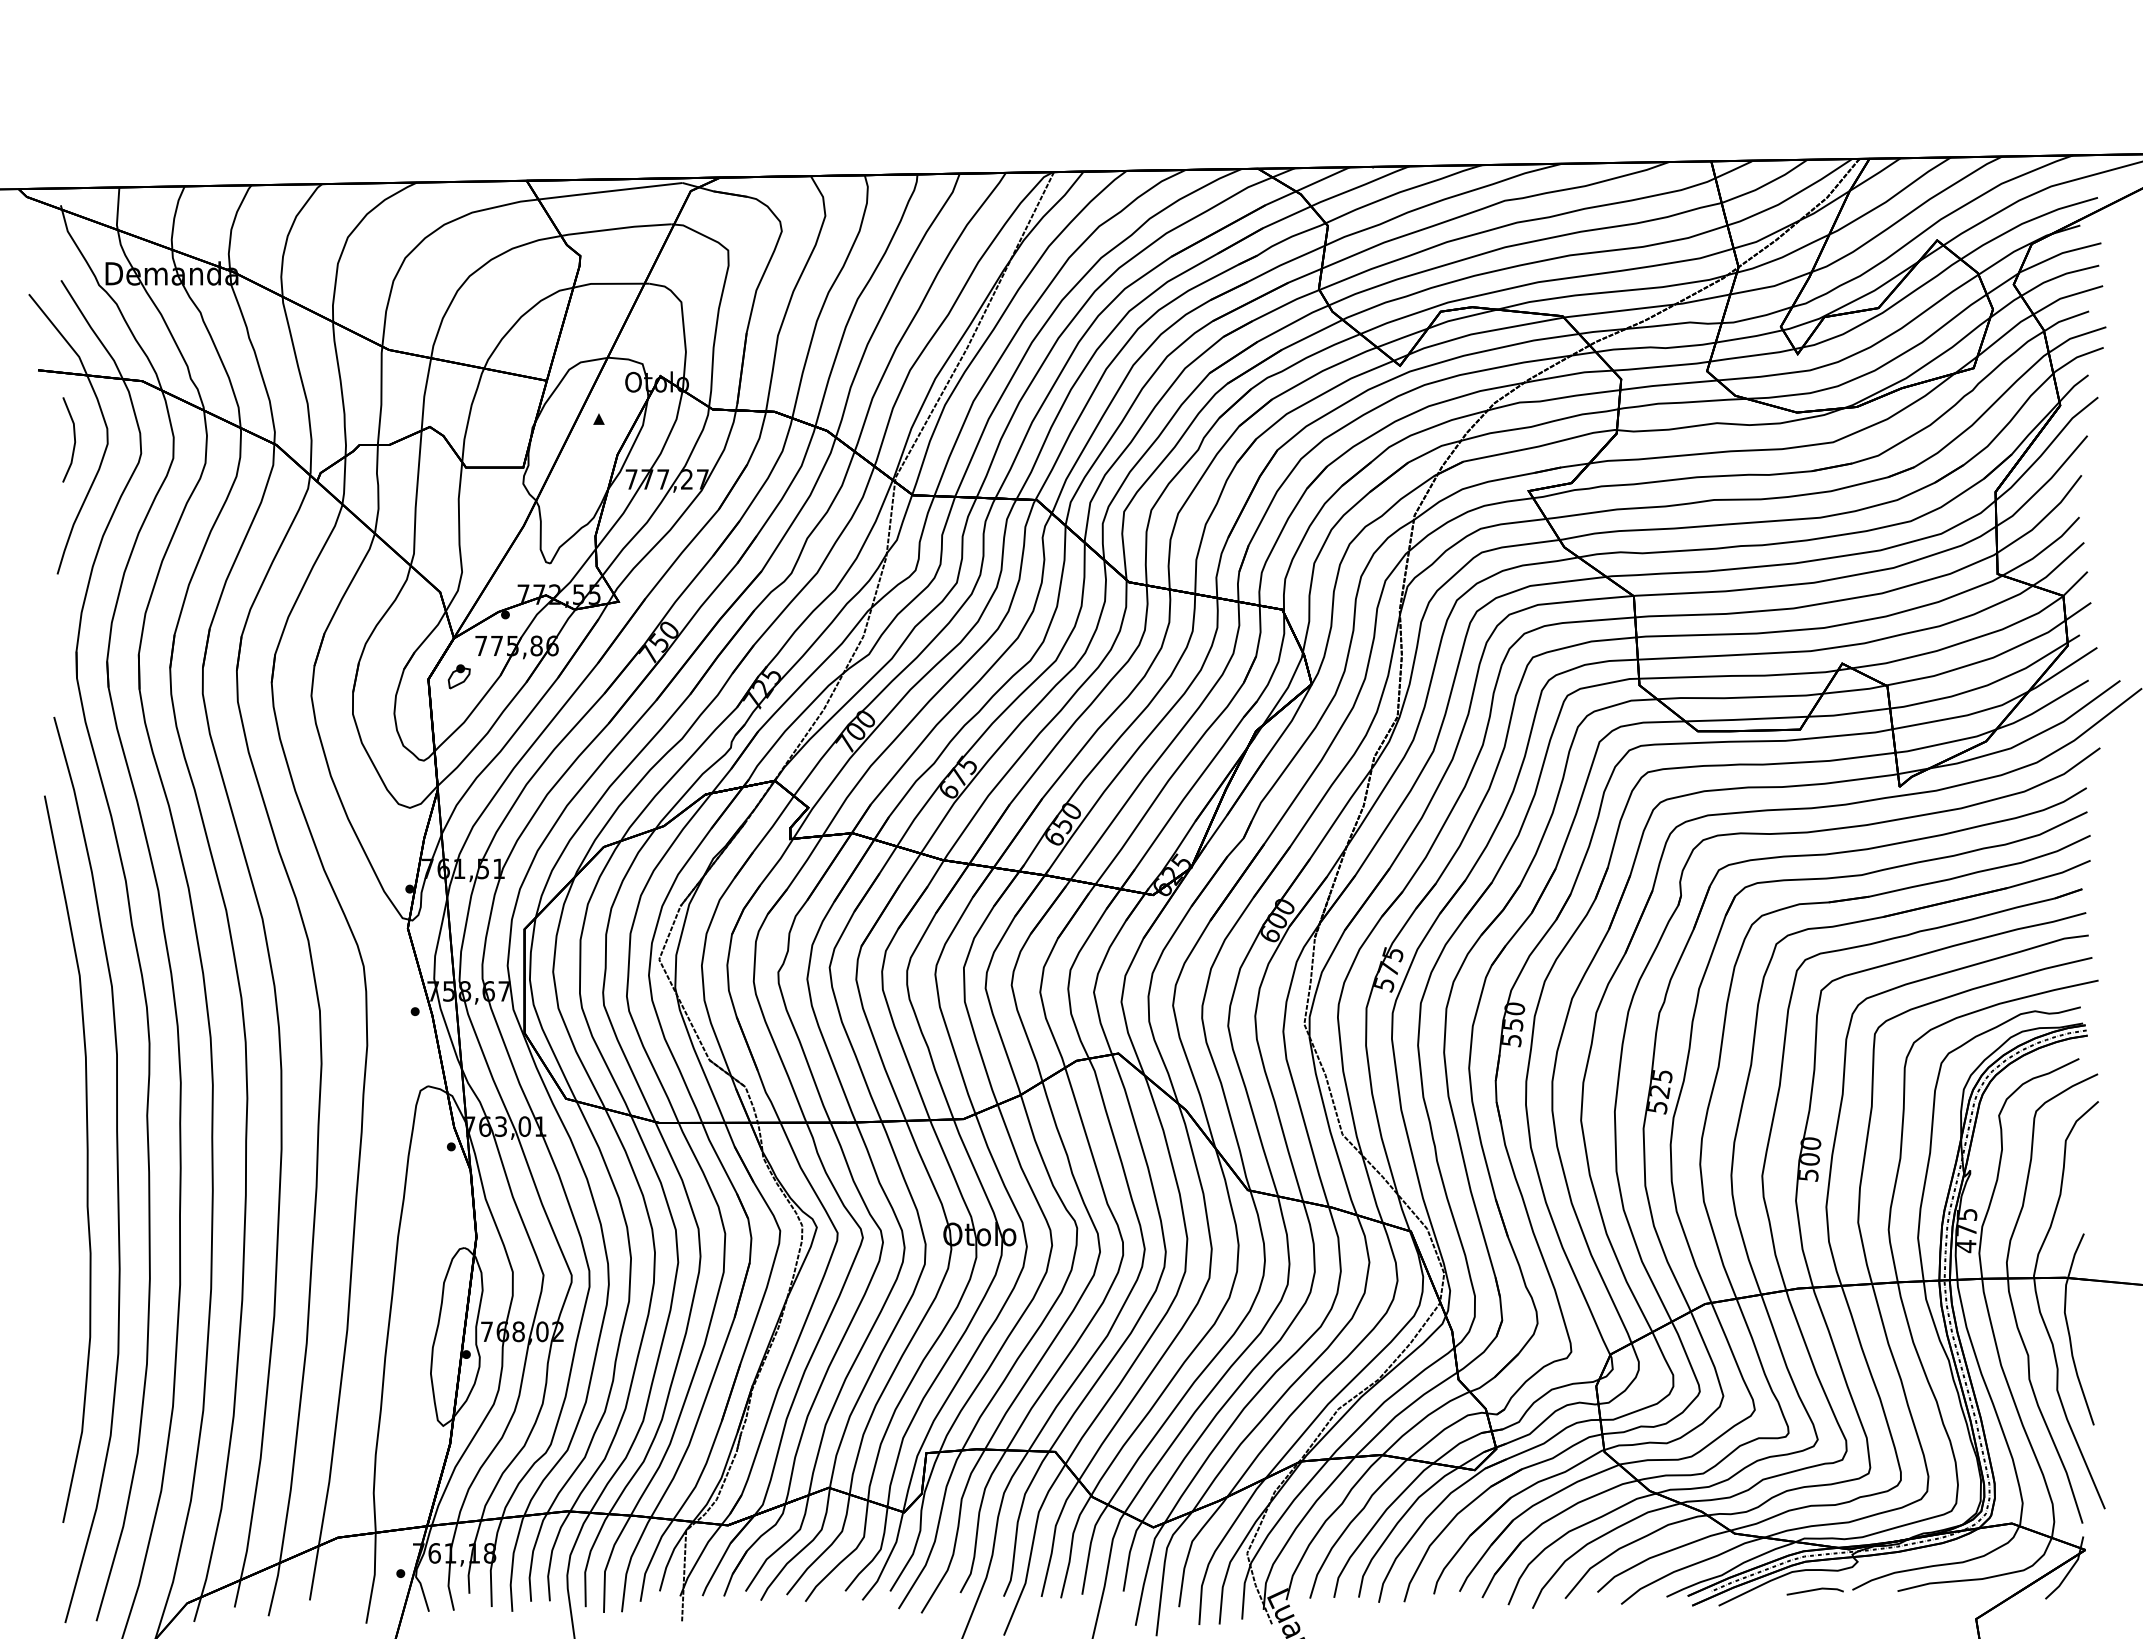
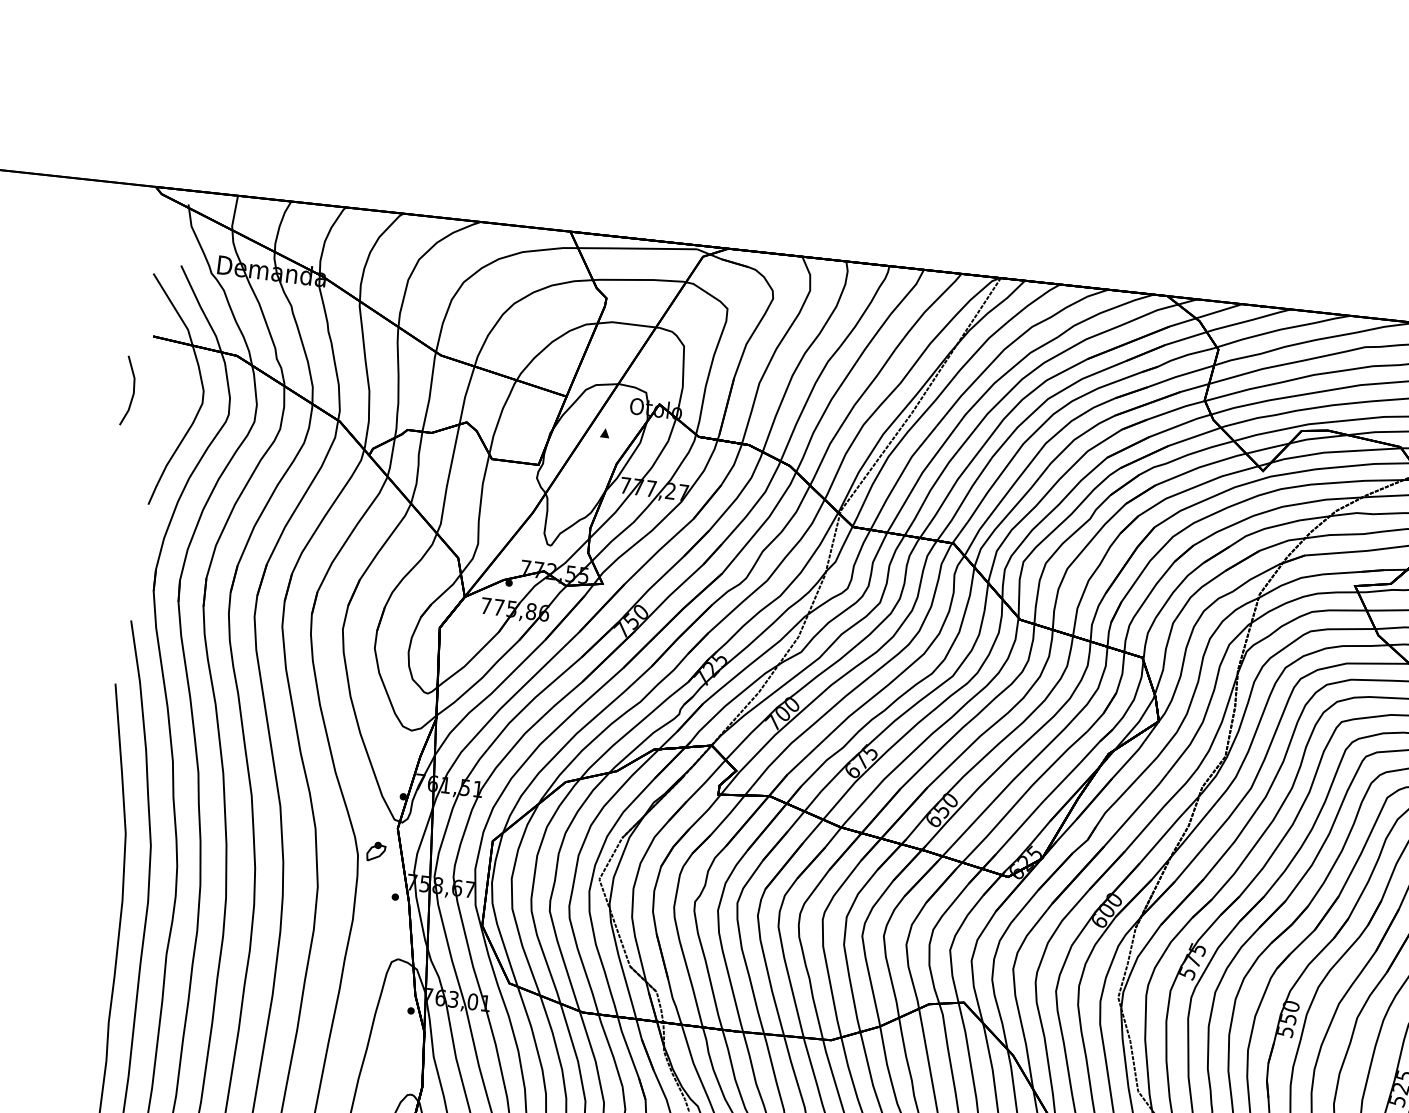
line: (73, 436) -> (133, 388), moved
part: (458, 676) -> (375, 851), moved

